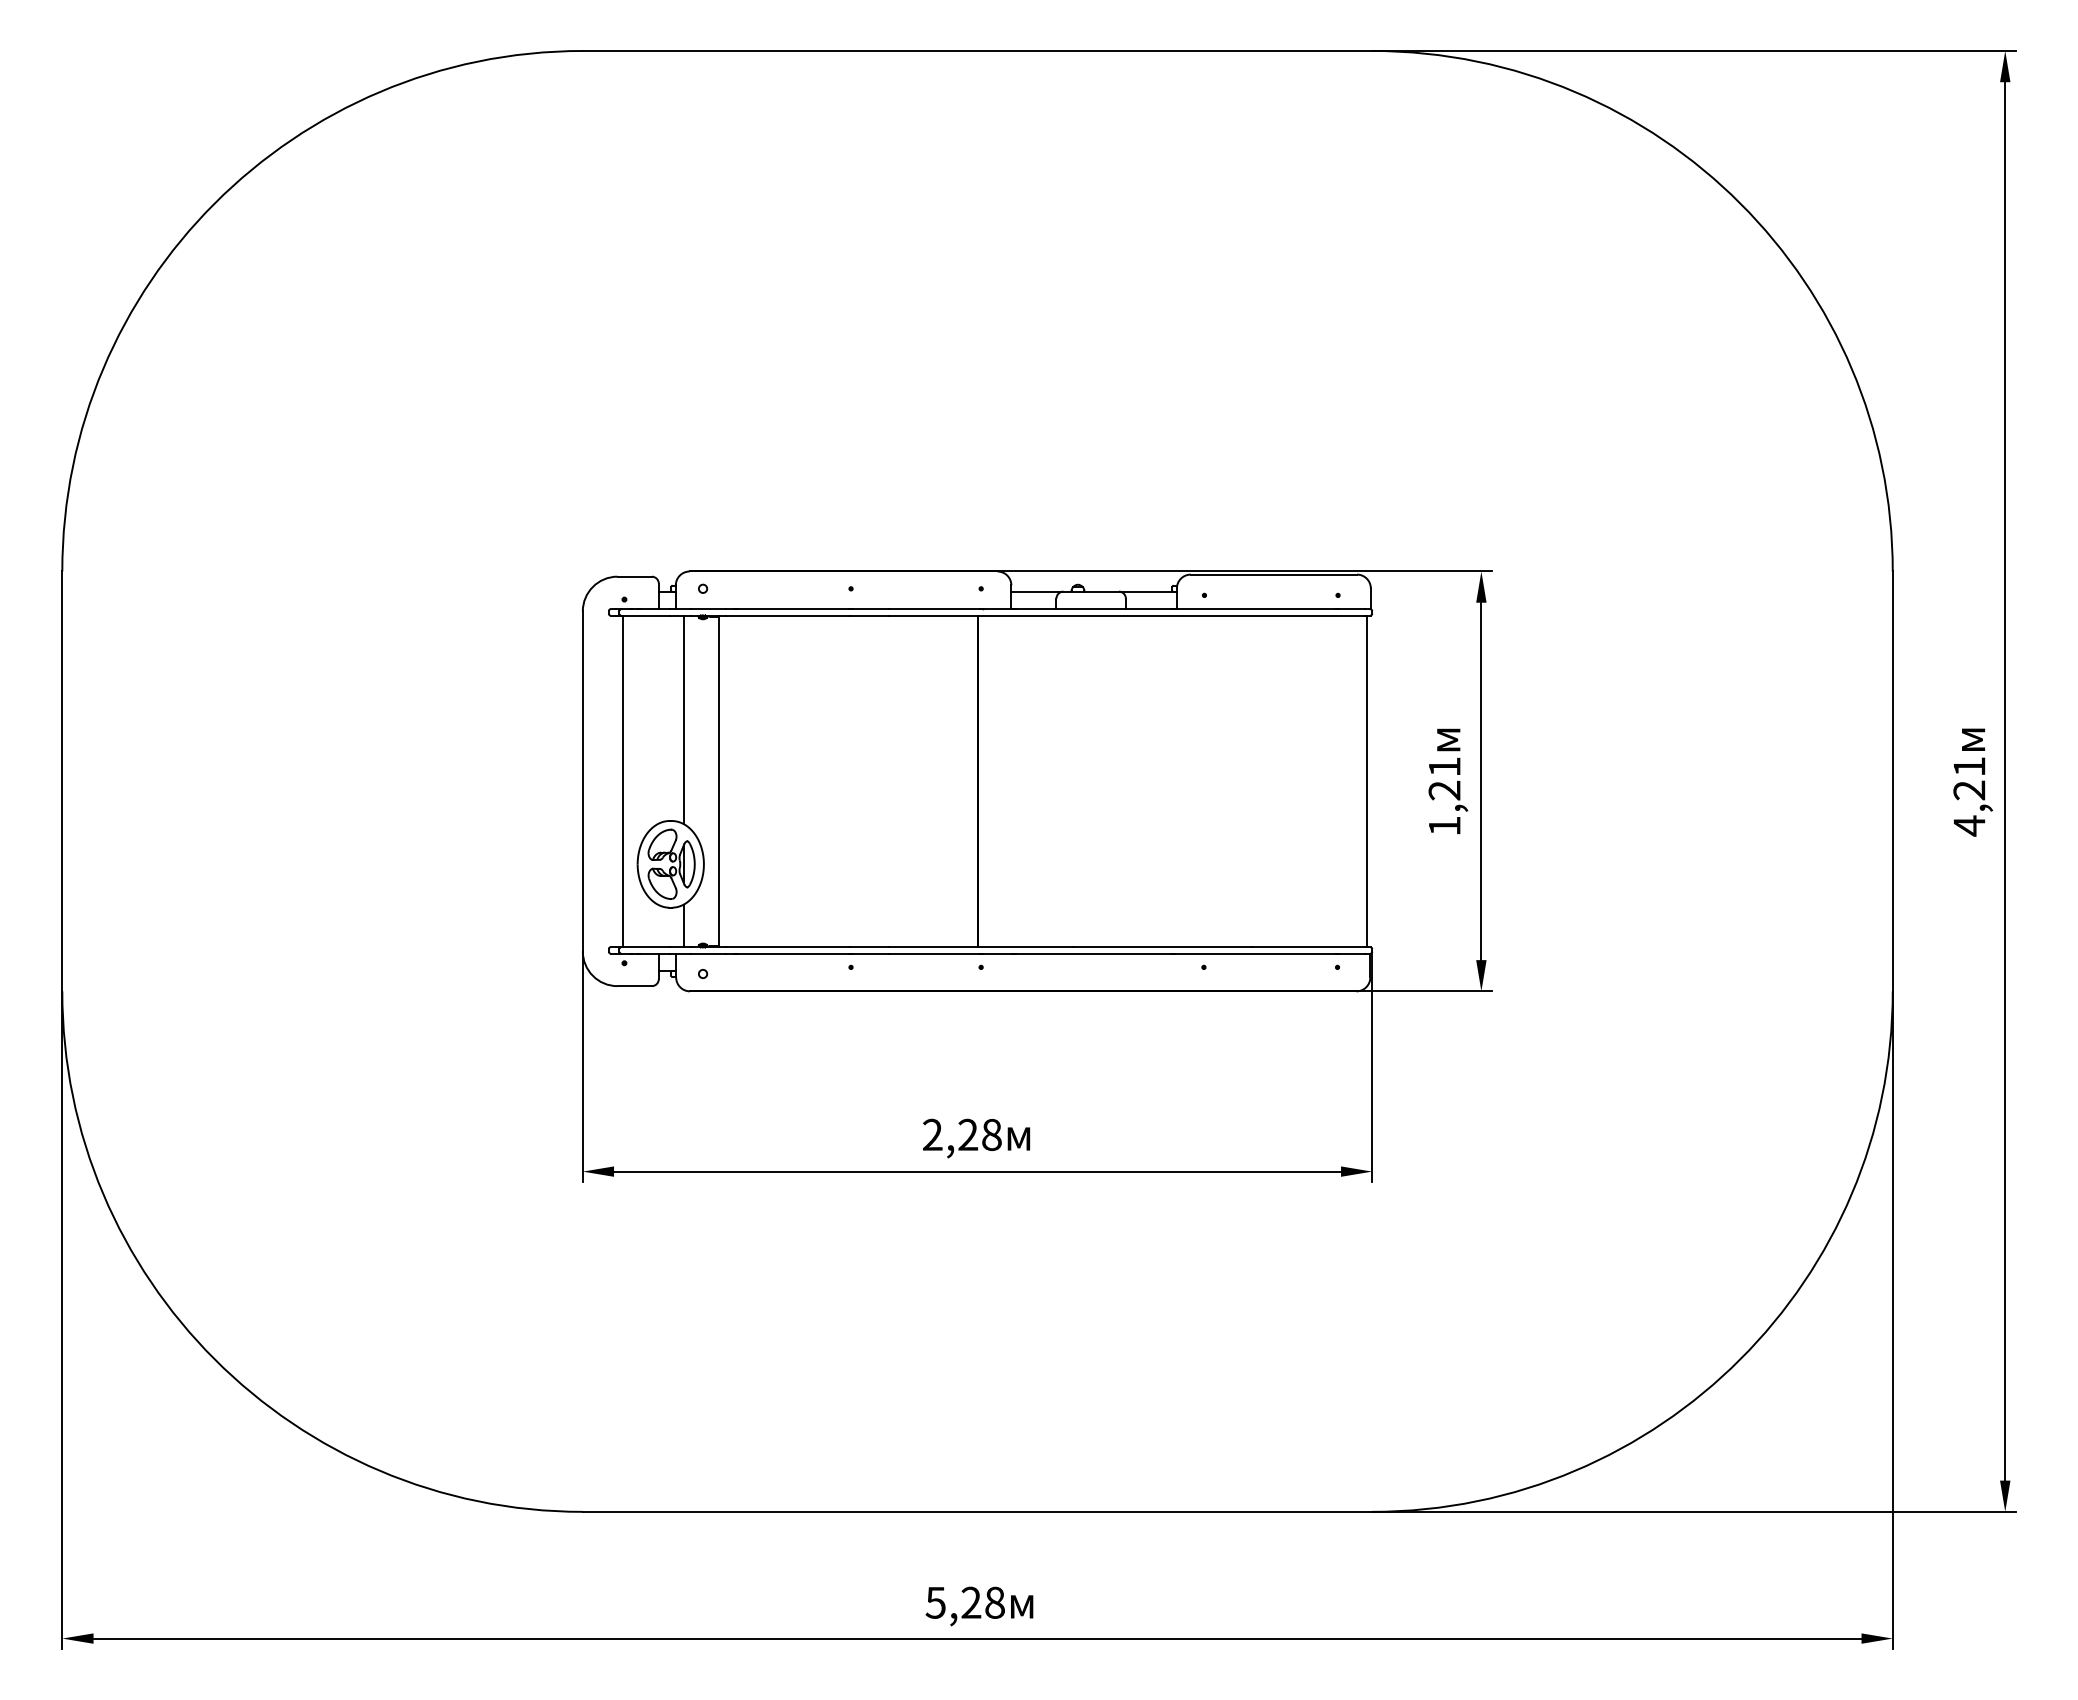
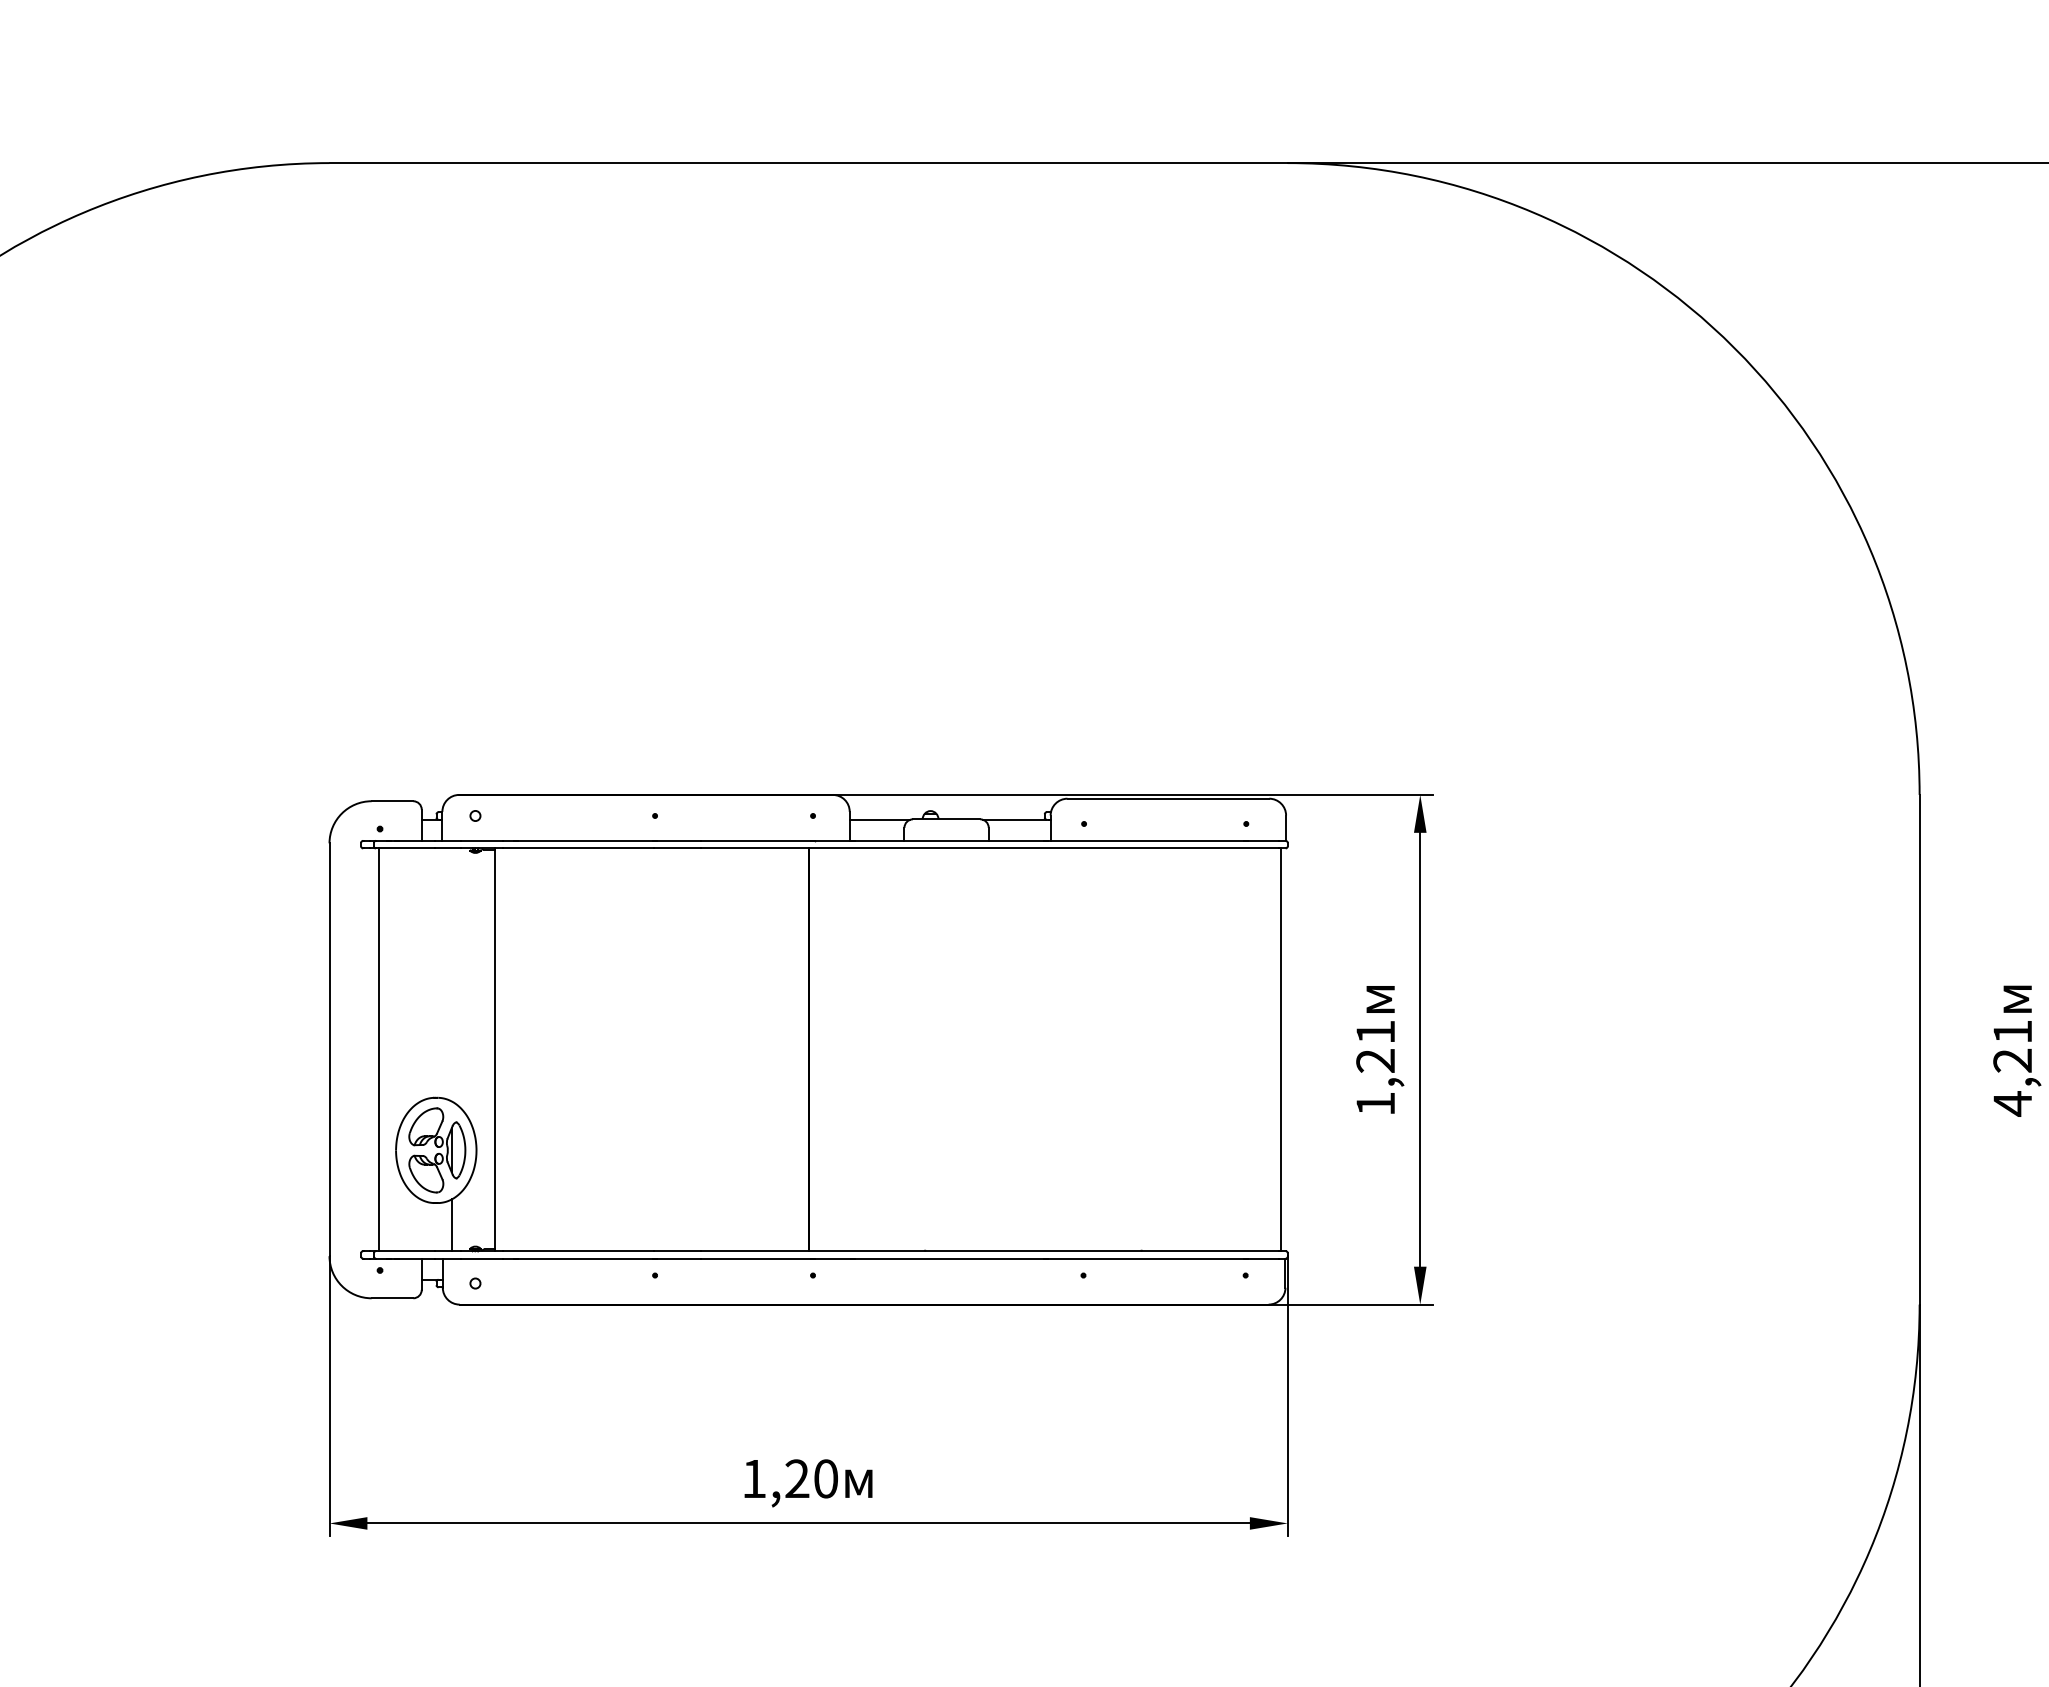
line: (683, 719) -> (451, 974), removed
text: (962, 1134) -> (790, 1478), 2,28 -> 1,20

